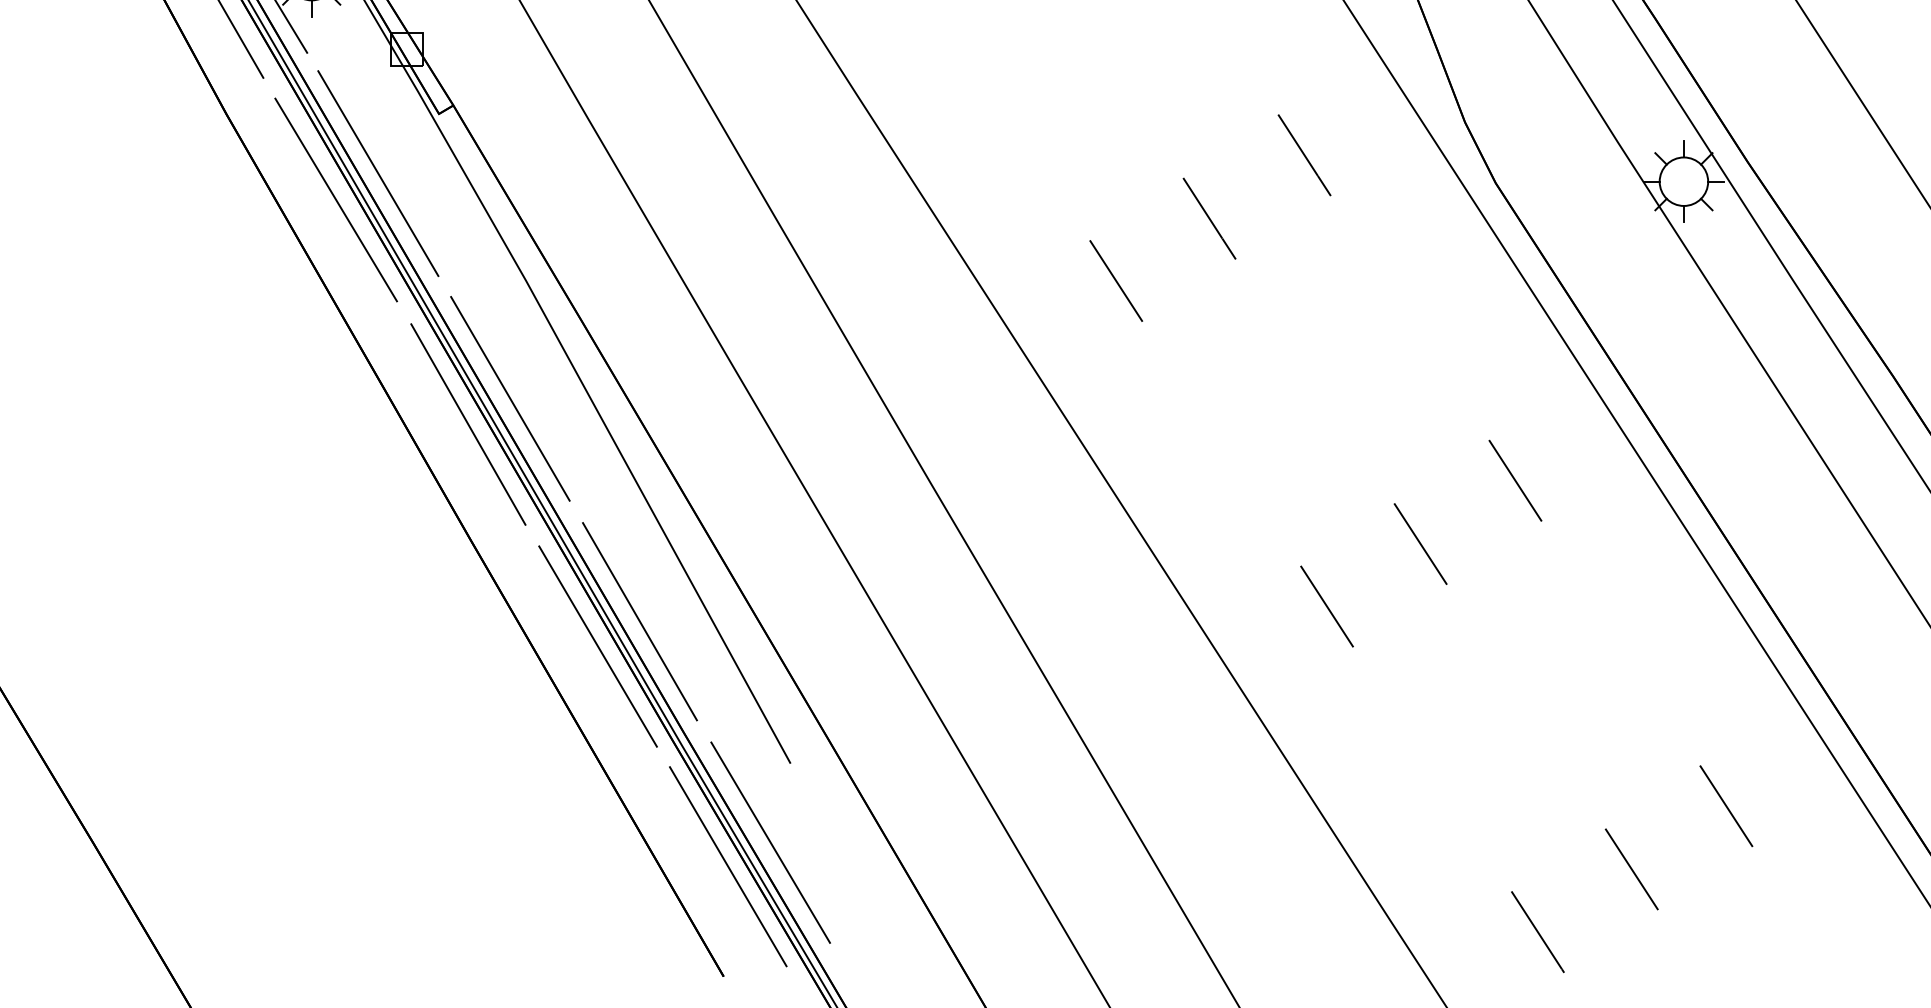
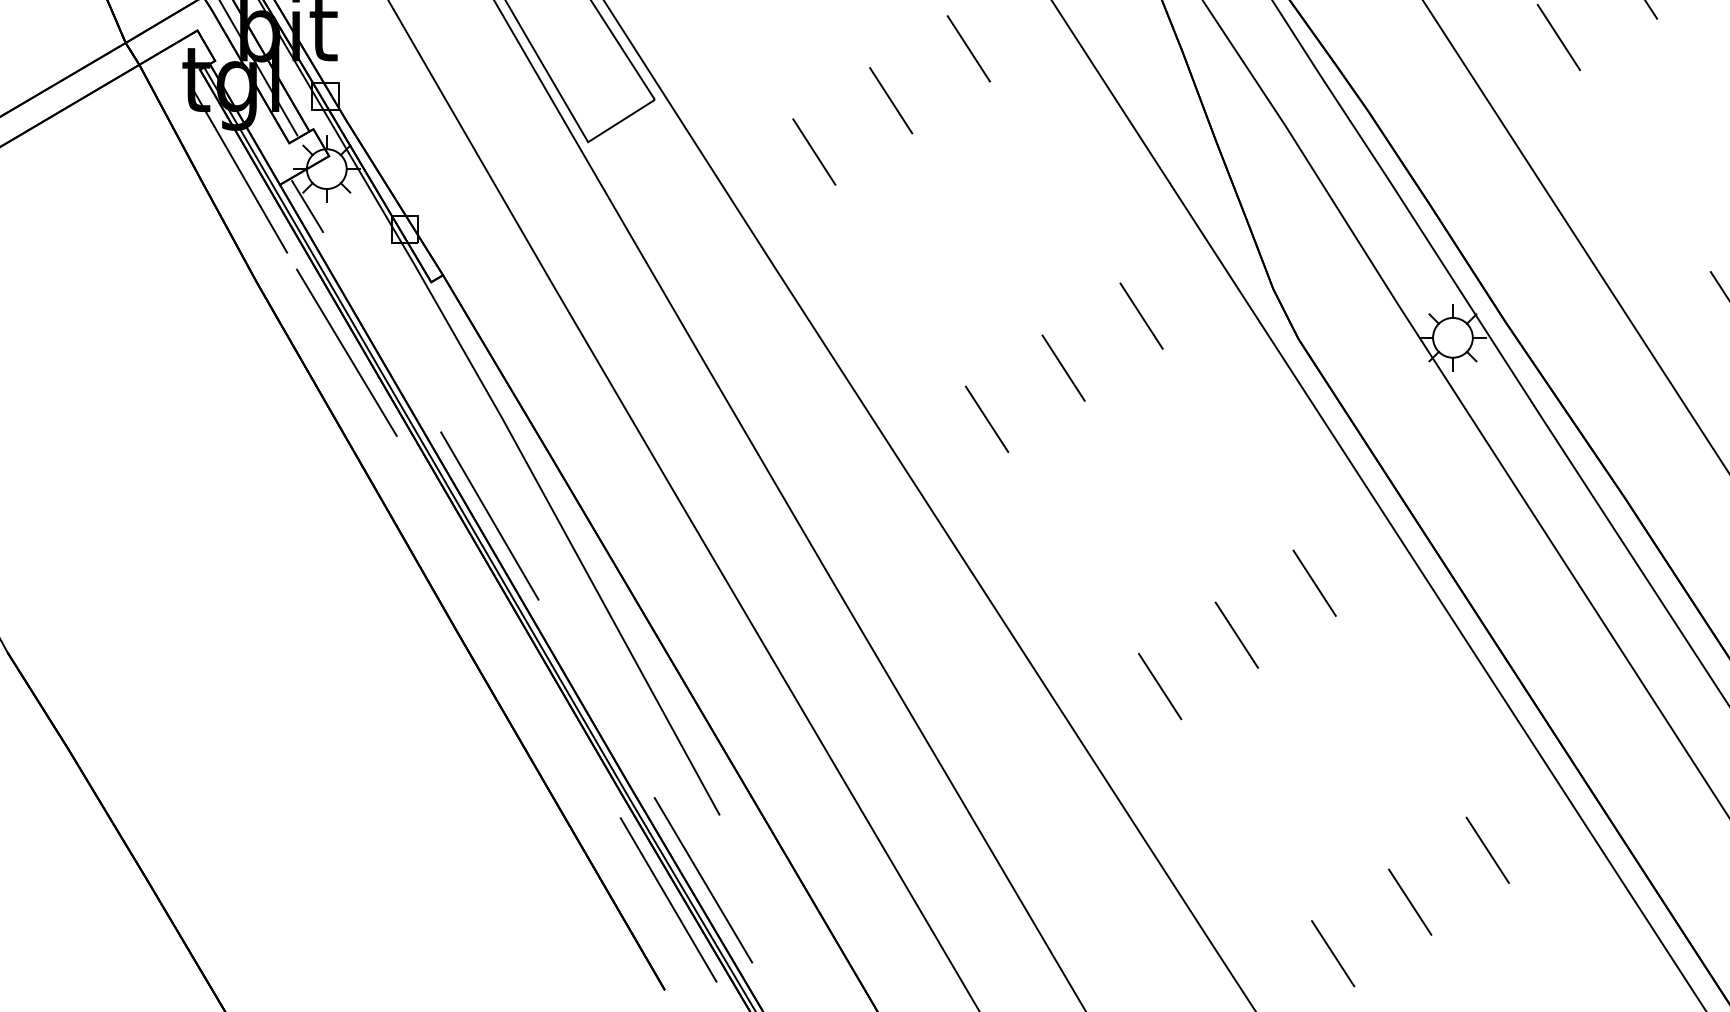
line: (378, 173) -> (381, 331), removed
line: (468, 423) -> (455, 536), removed
line: (639, 621) -> (595, 698), removed
line: (597, 646) -> (561, 719), removed

